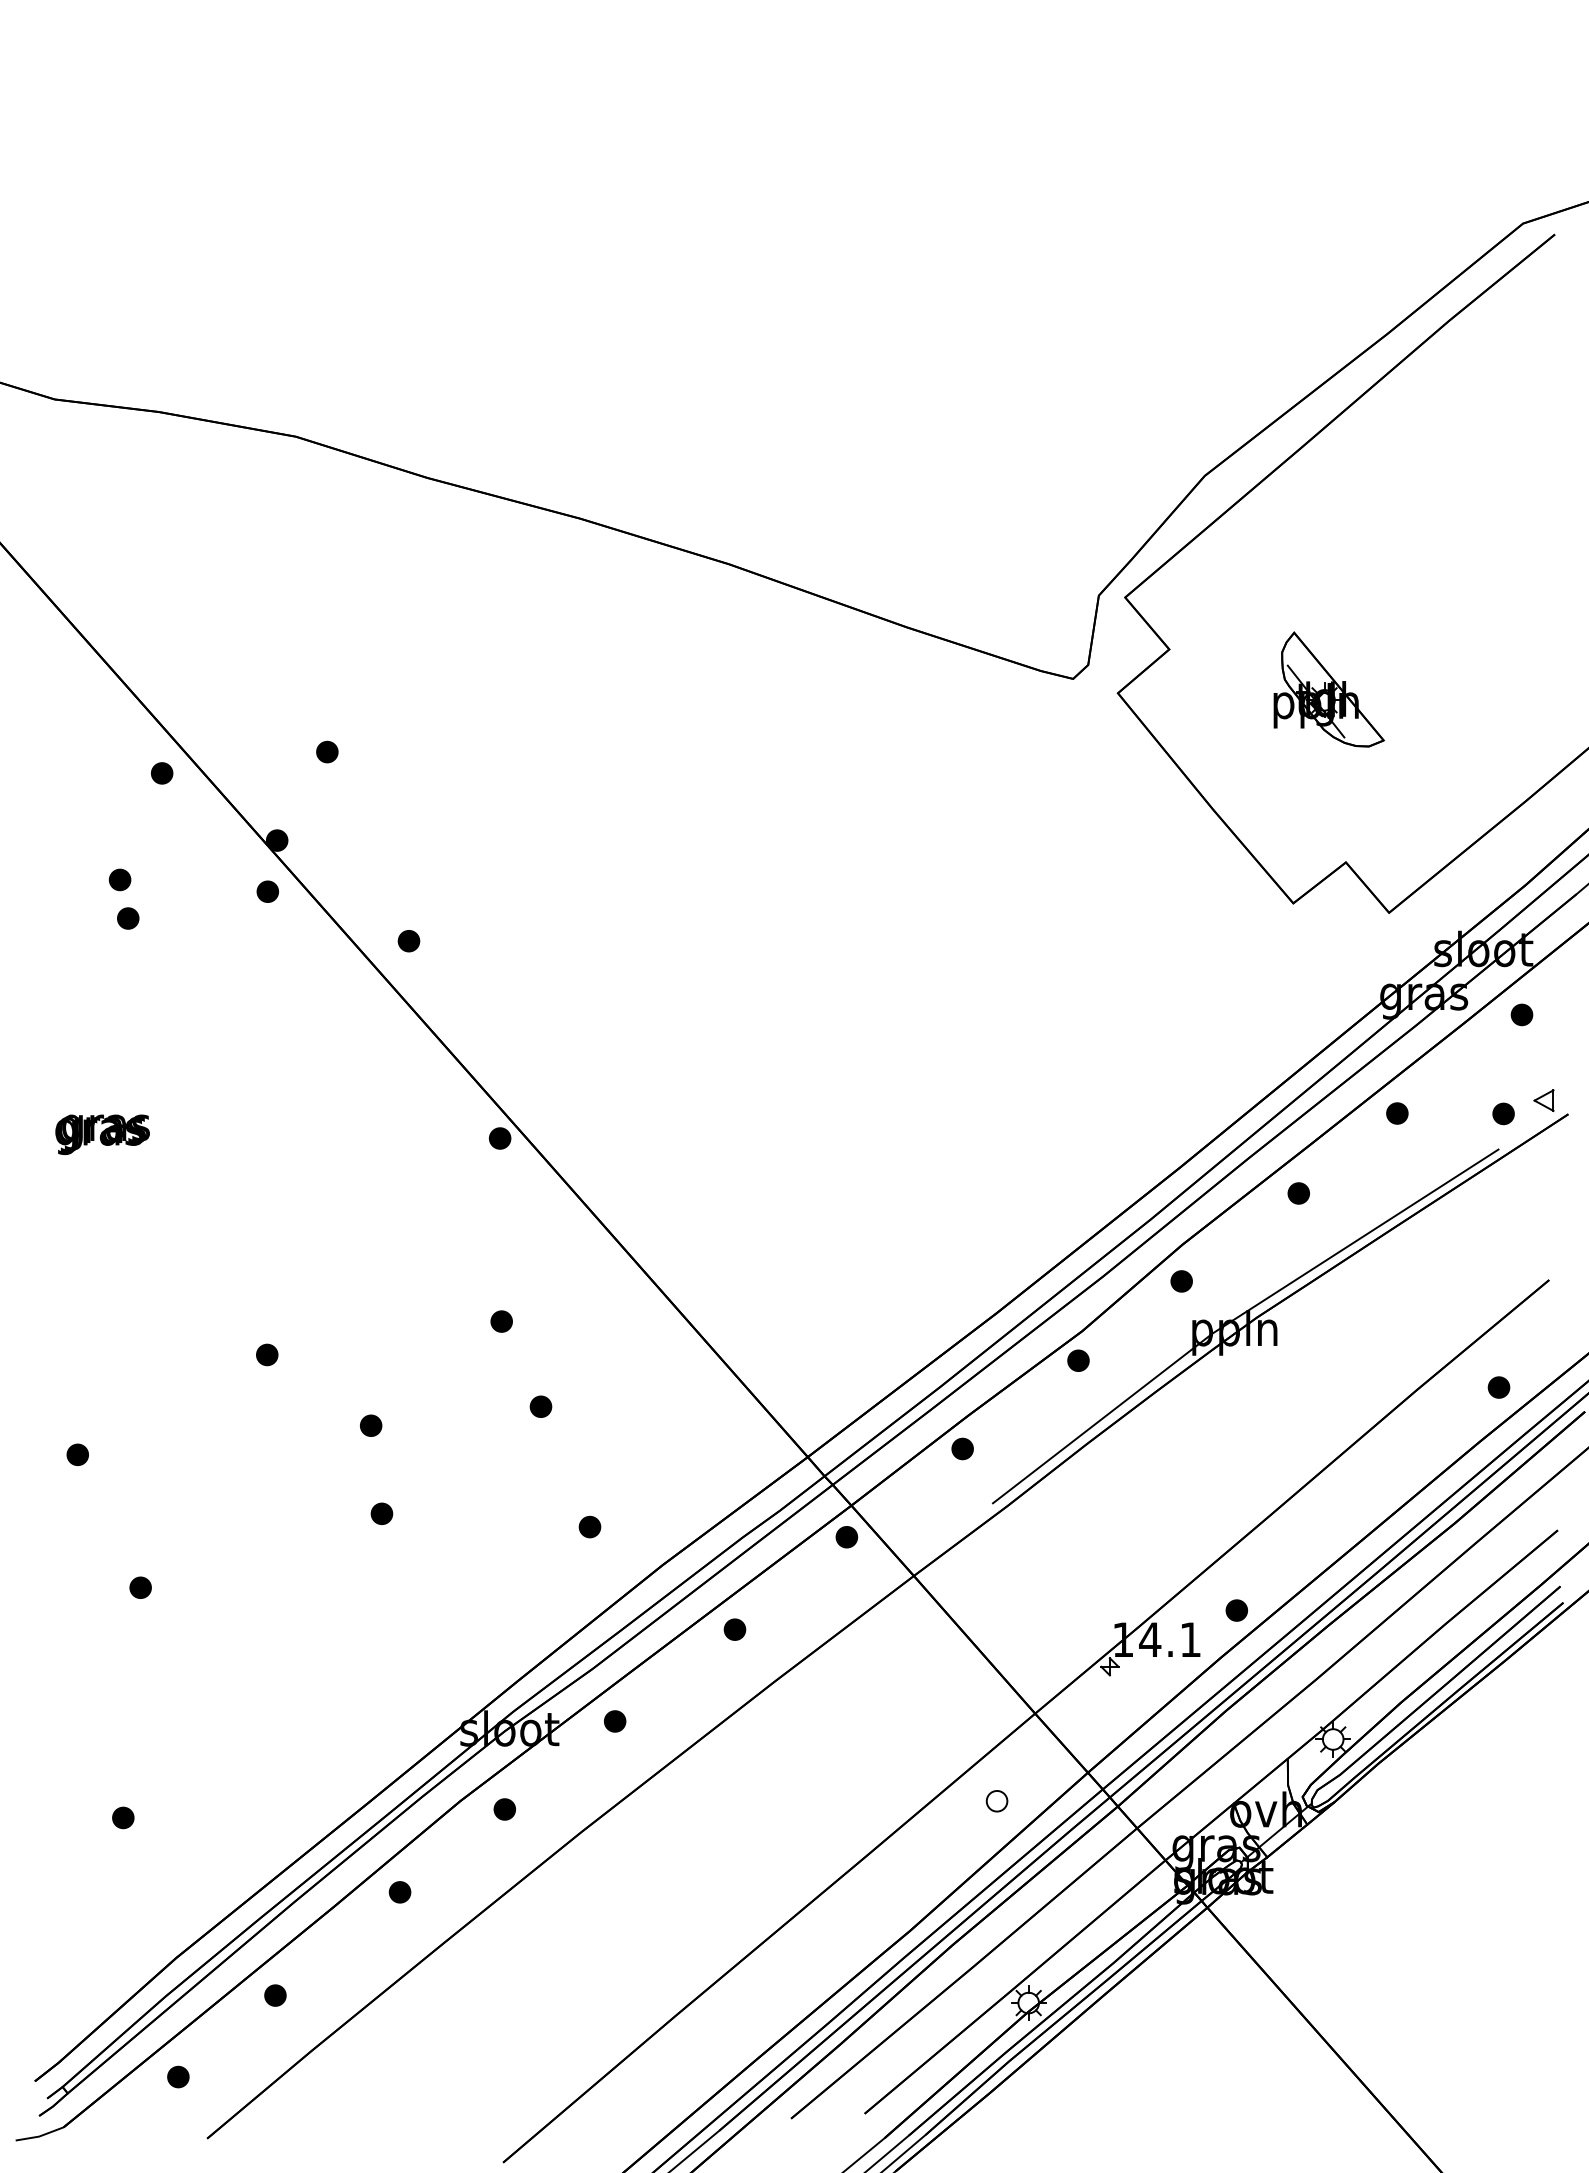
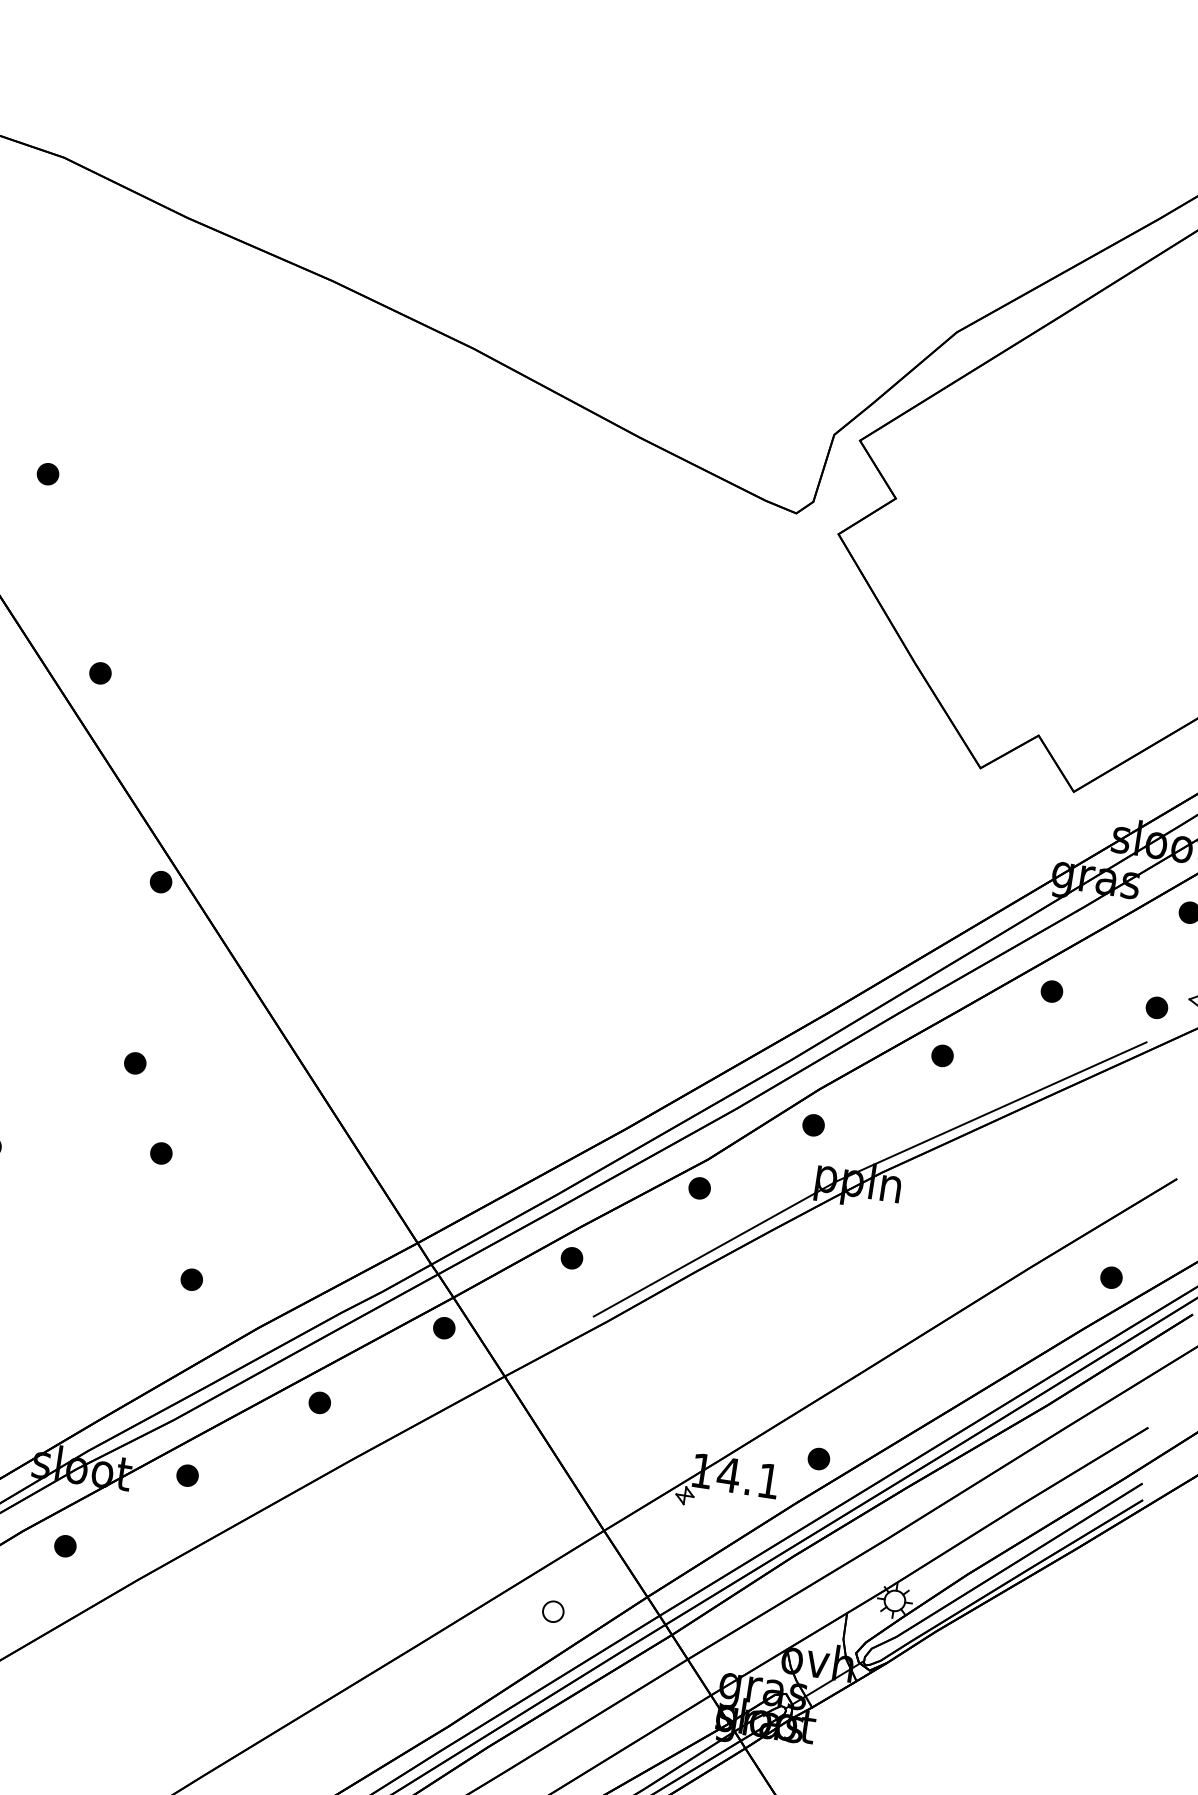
part: (1328, 689) -> (1047, 562), removed

